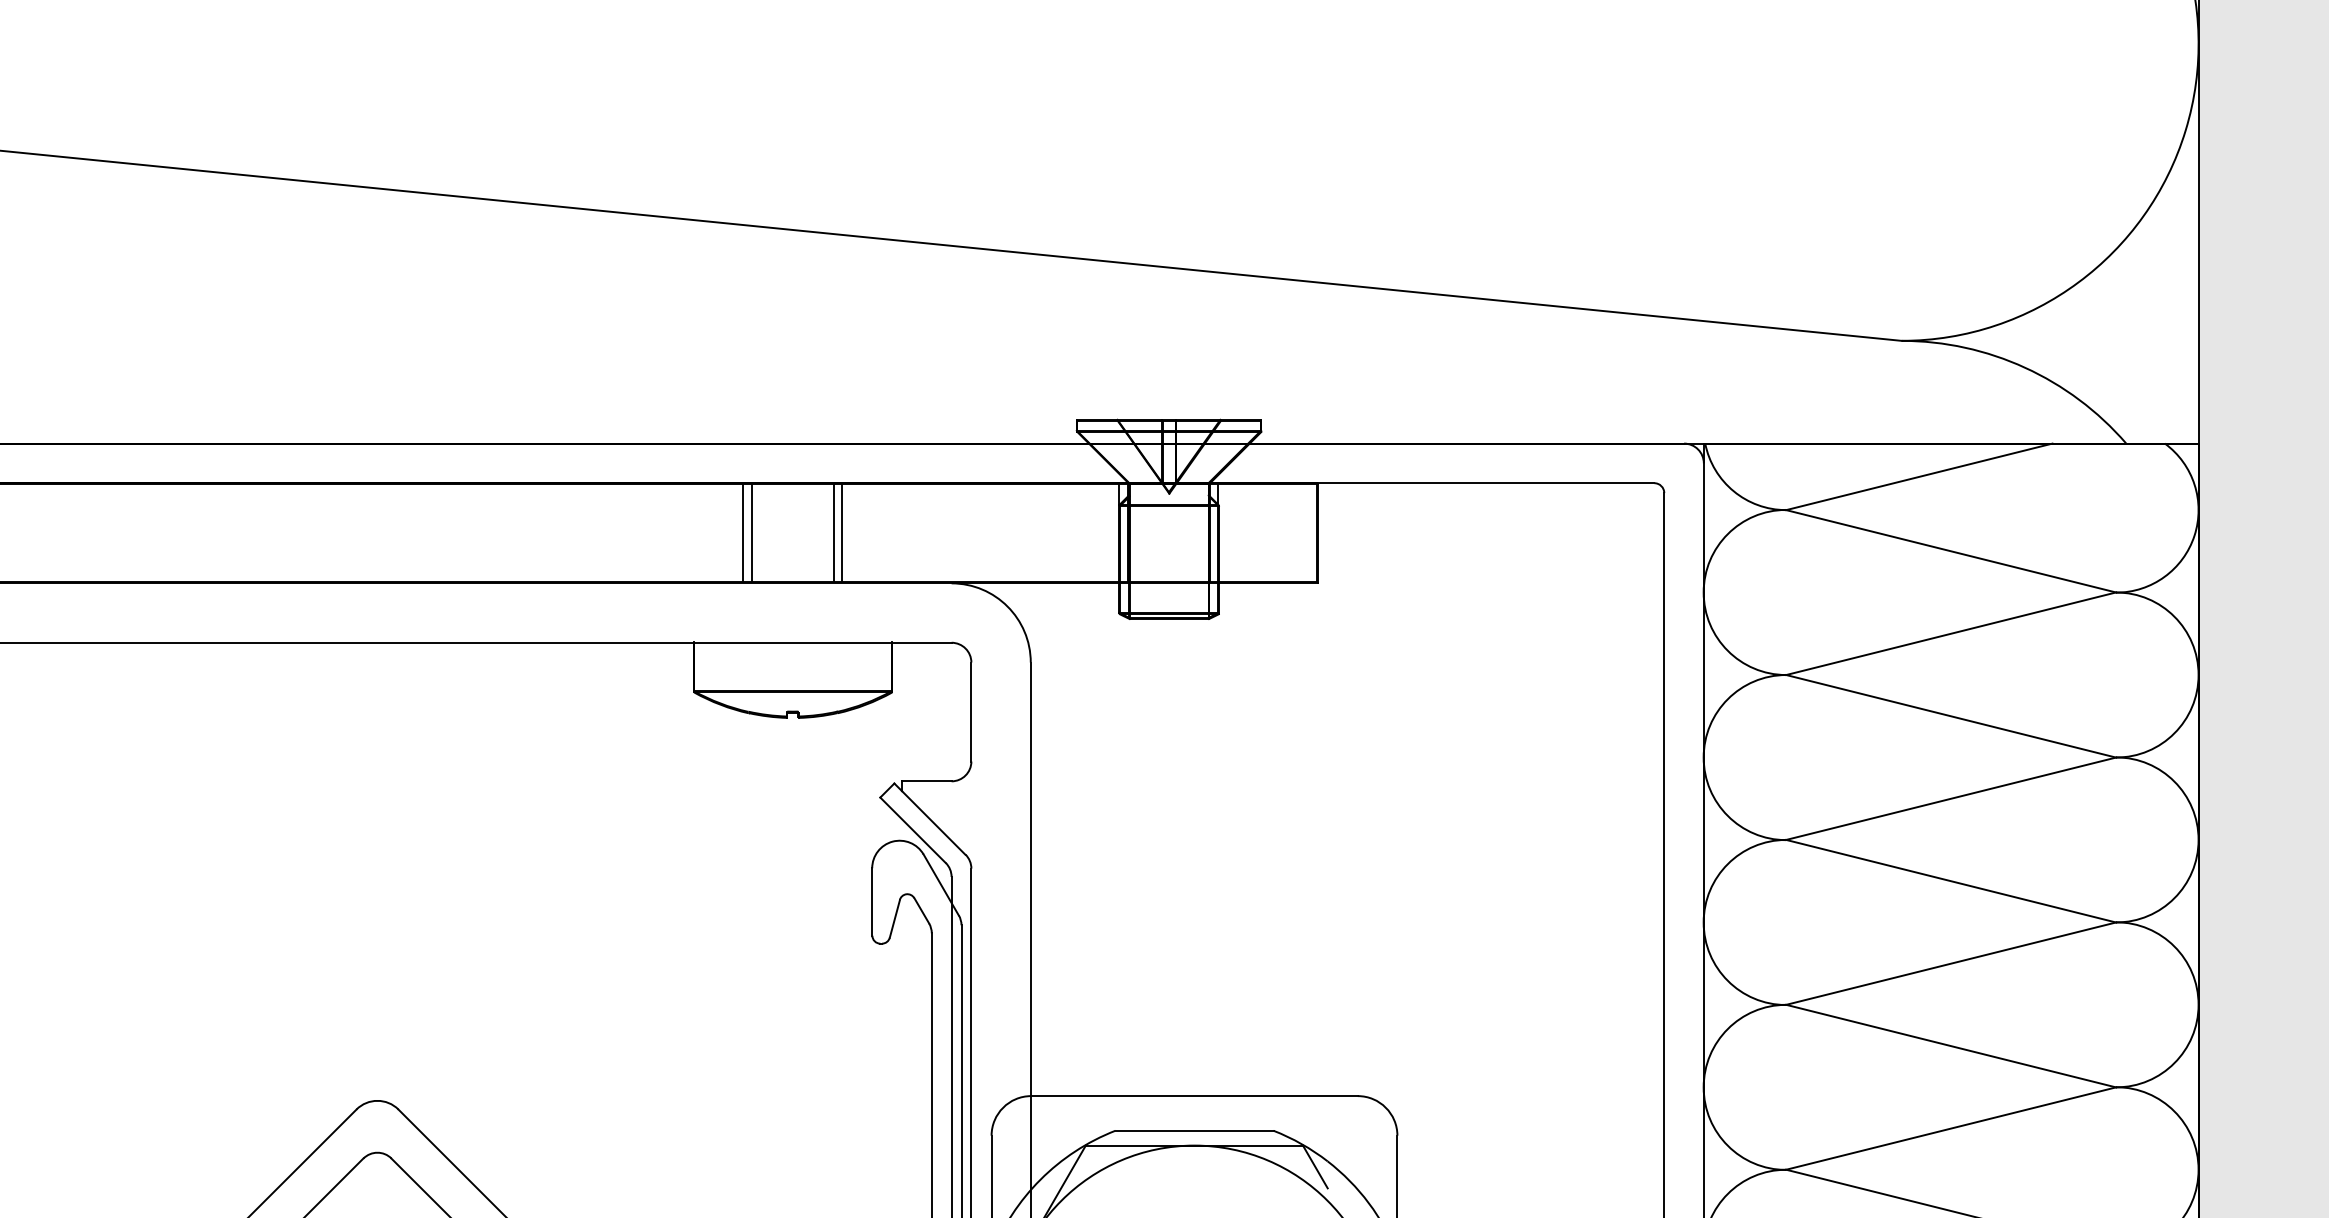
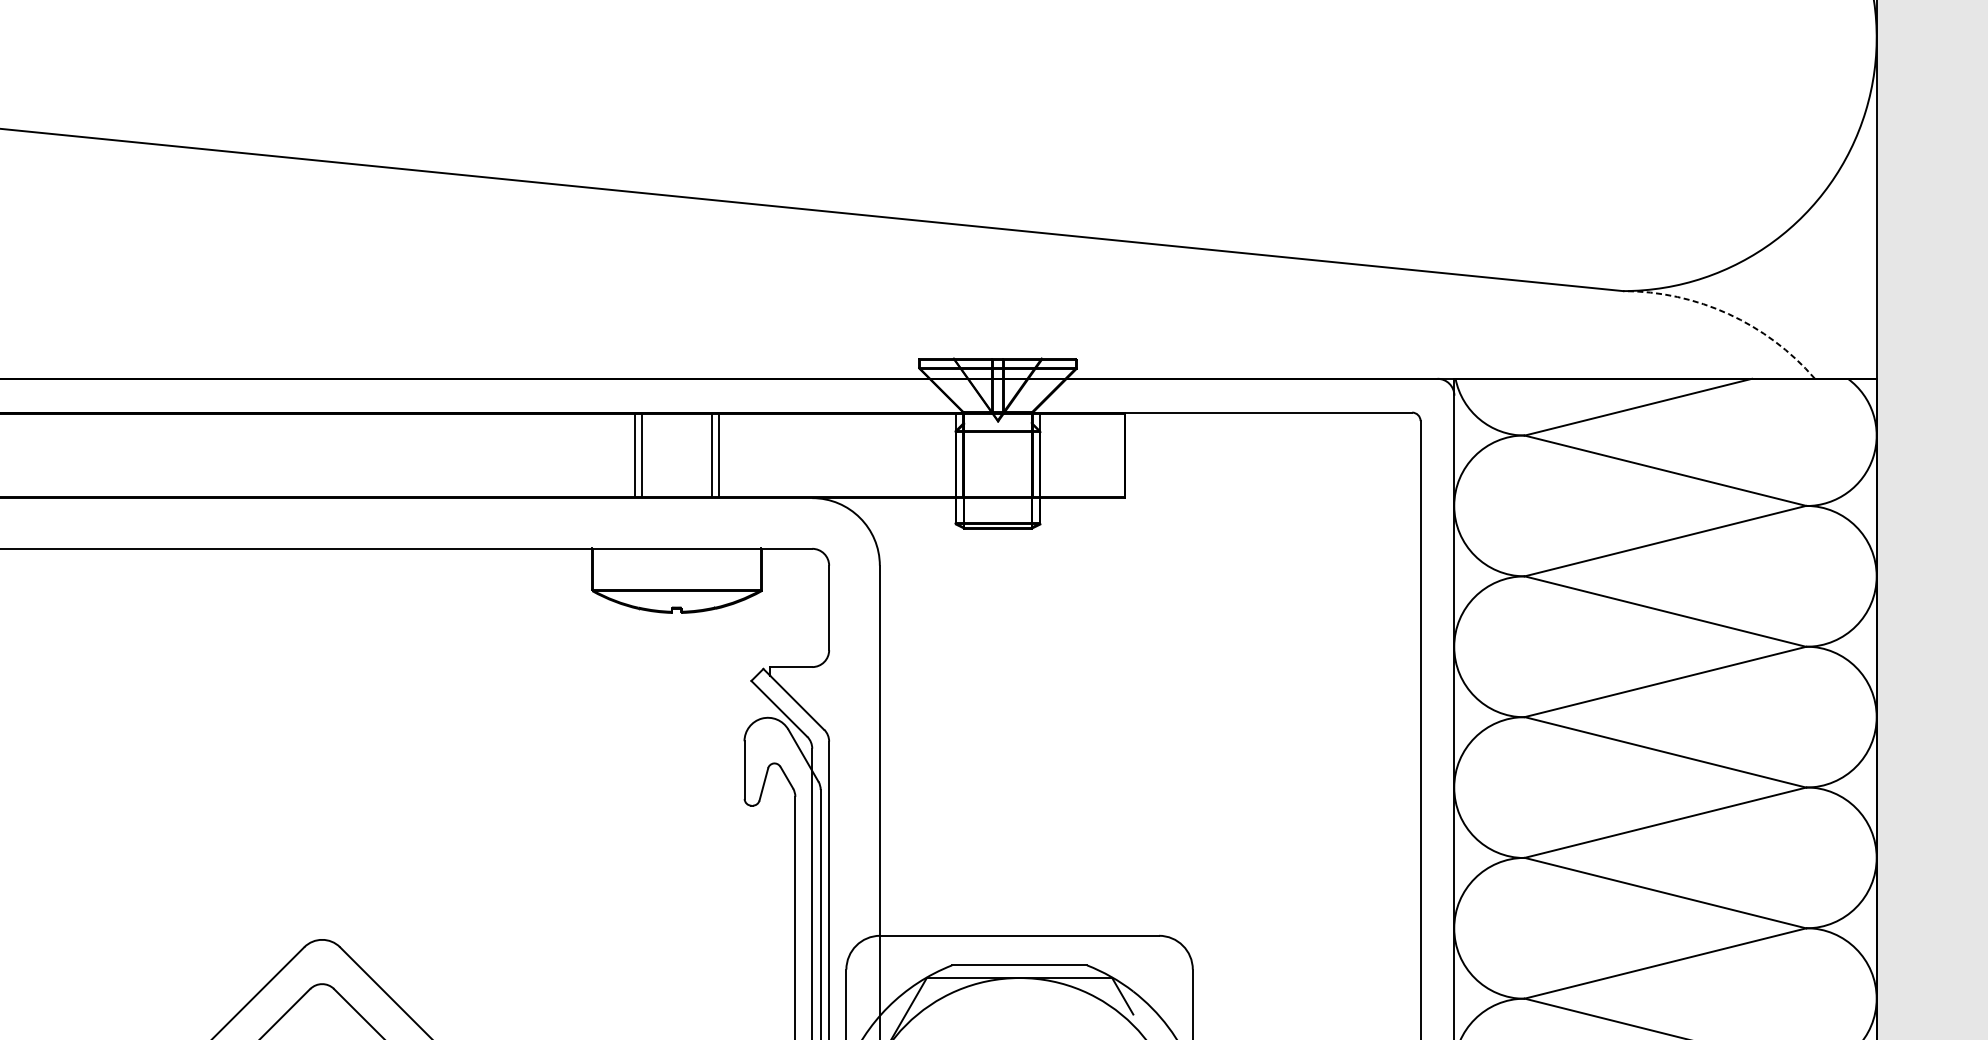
arc: (2025, 367) -> (1728, 313), solid -> dashed

